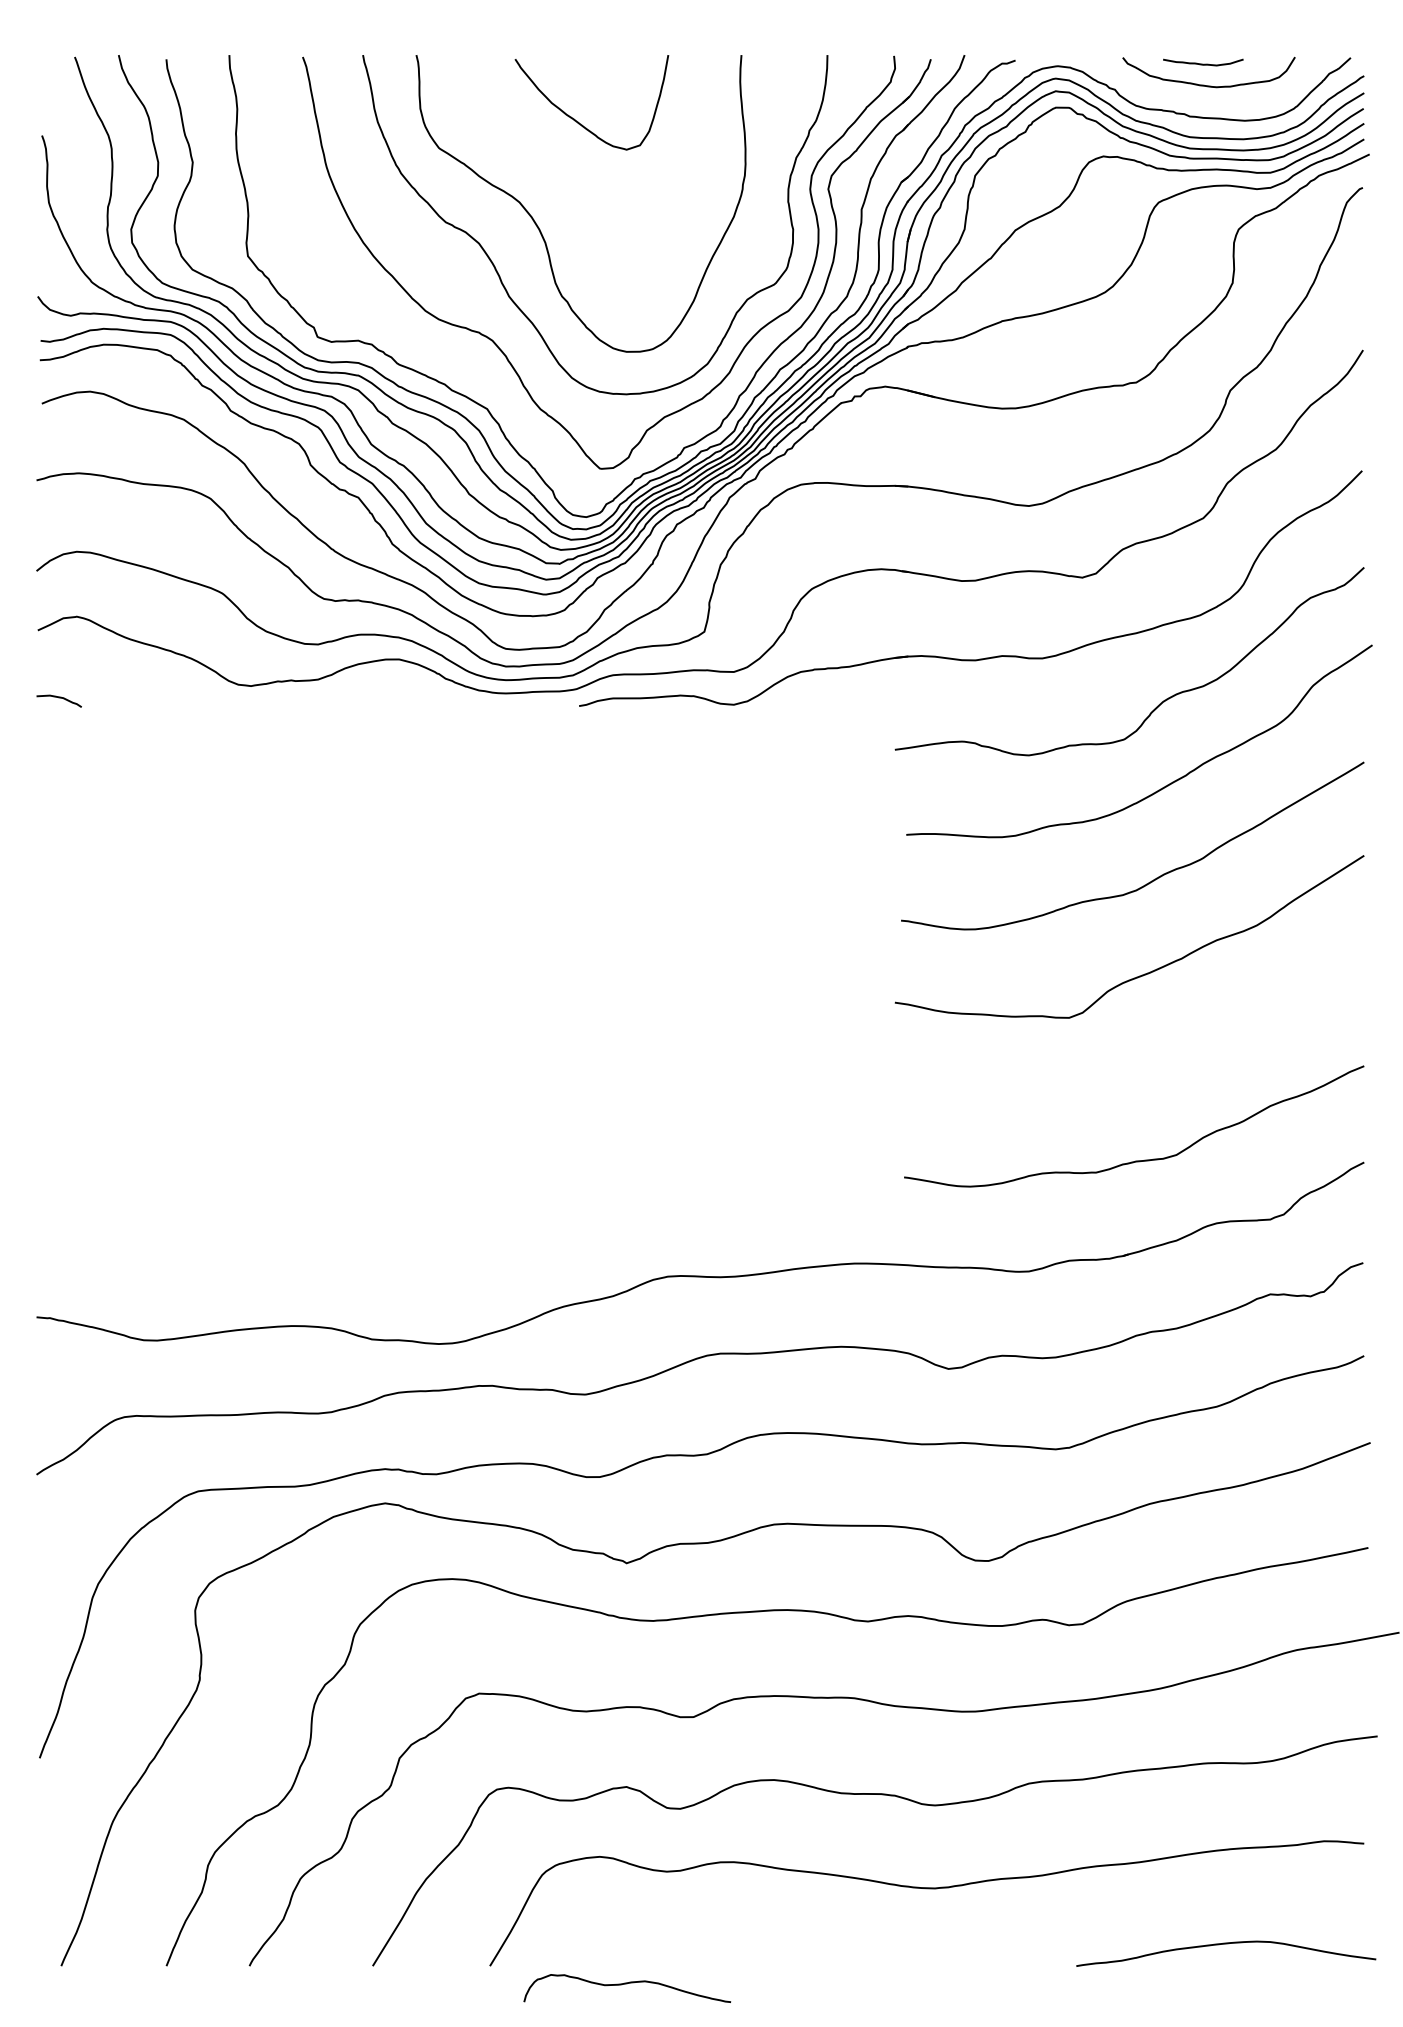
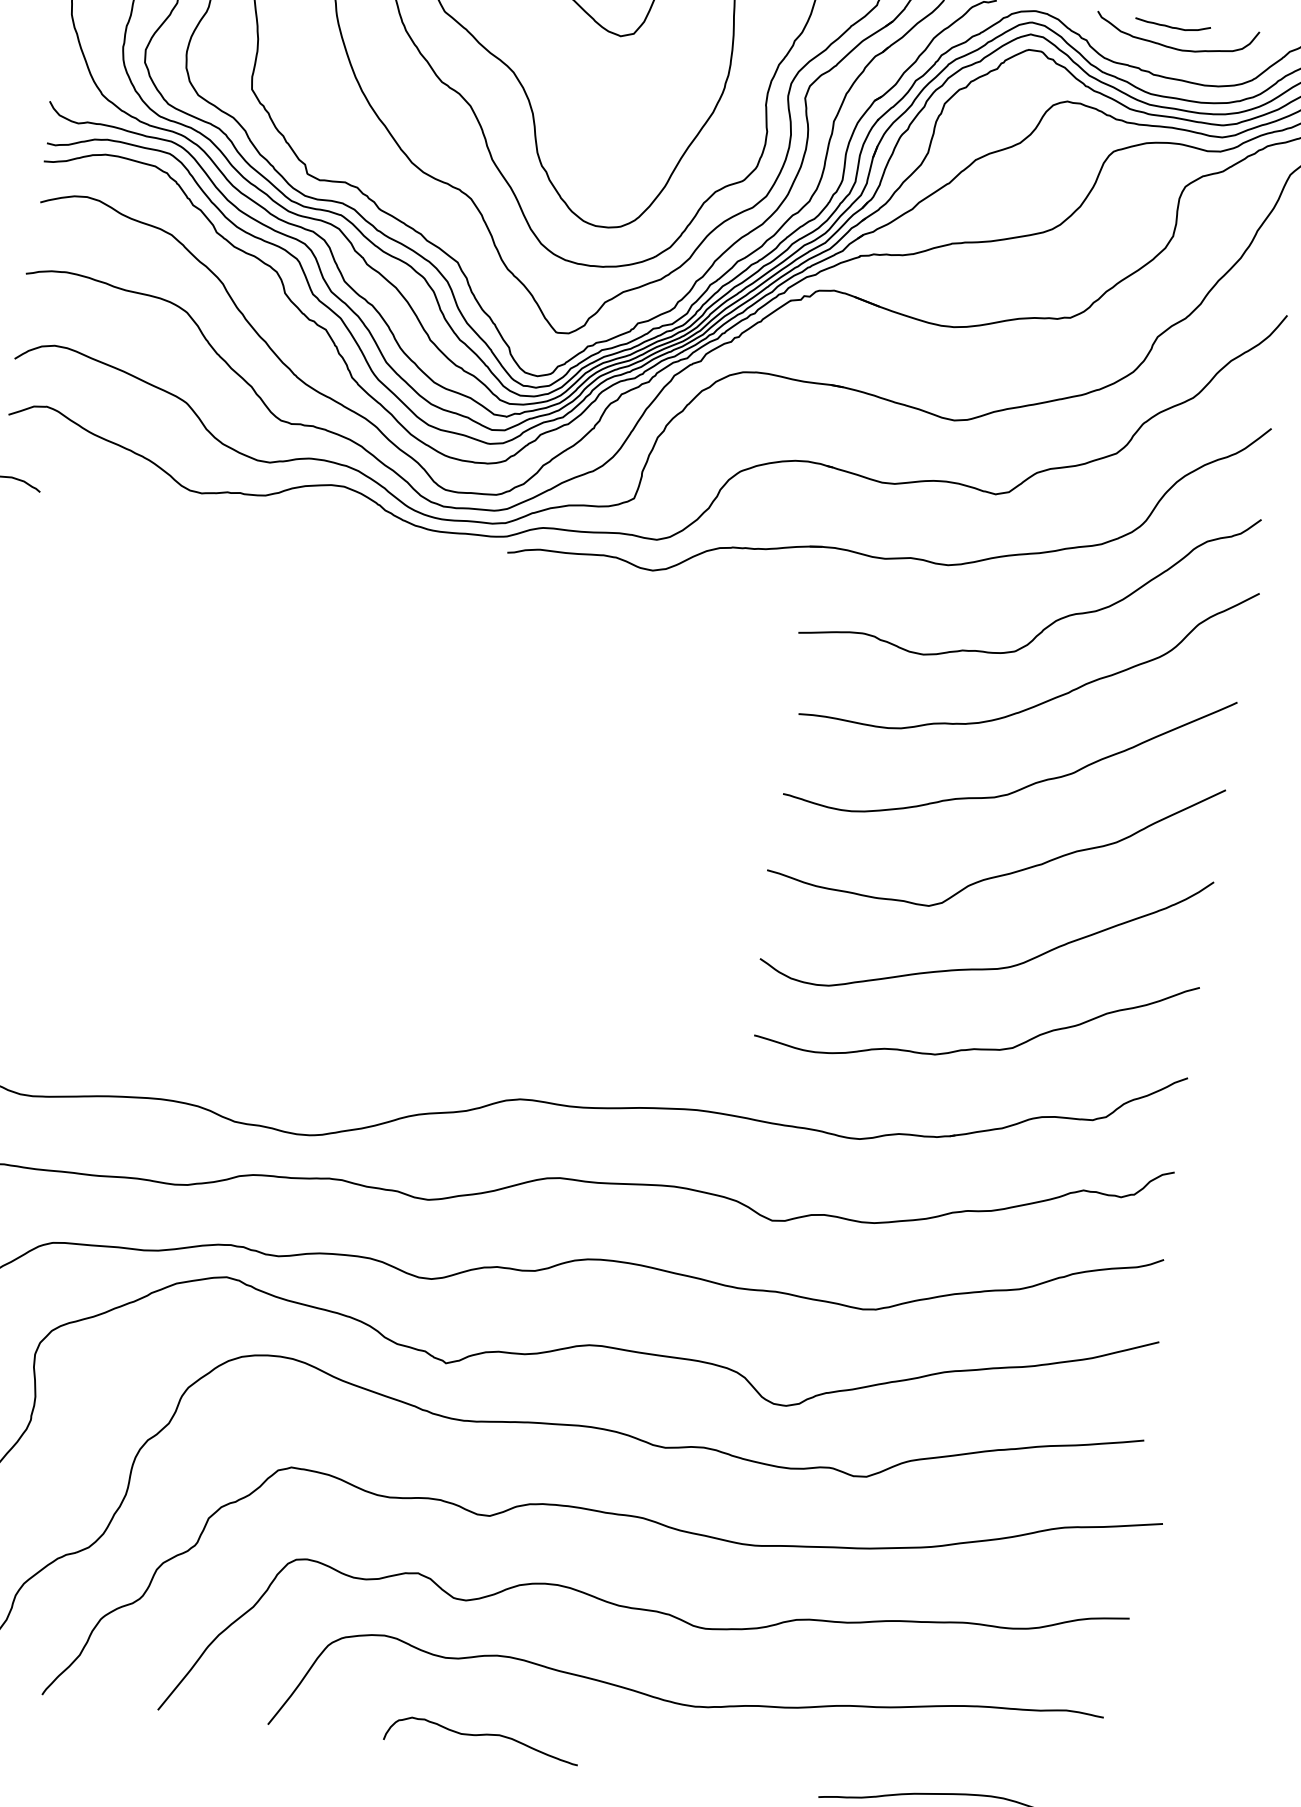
curve: (1135, 1075) -> (984, 968), added
curve: (627, 1984) -> (482, 1736), moved

